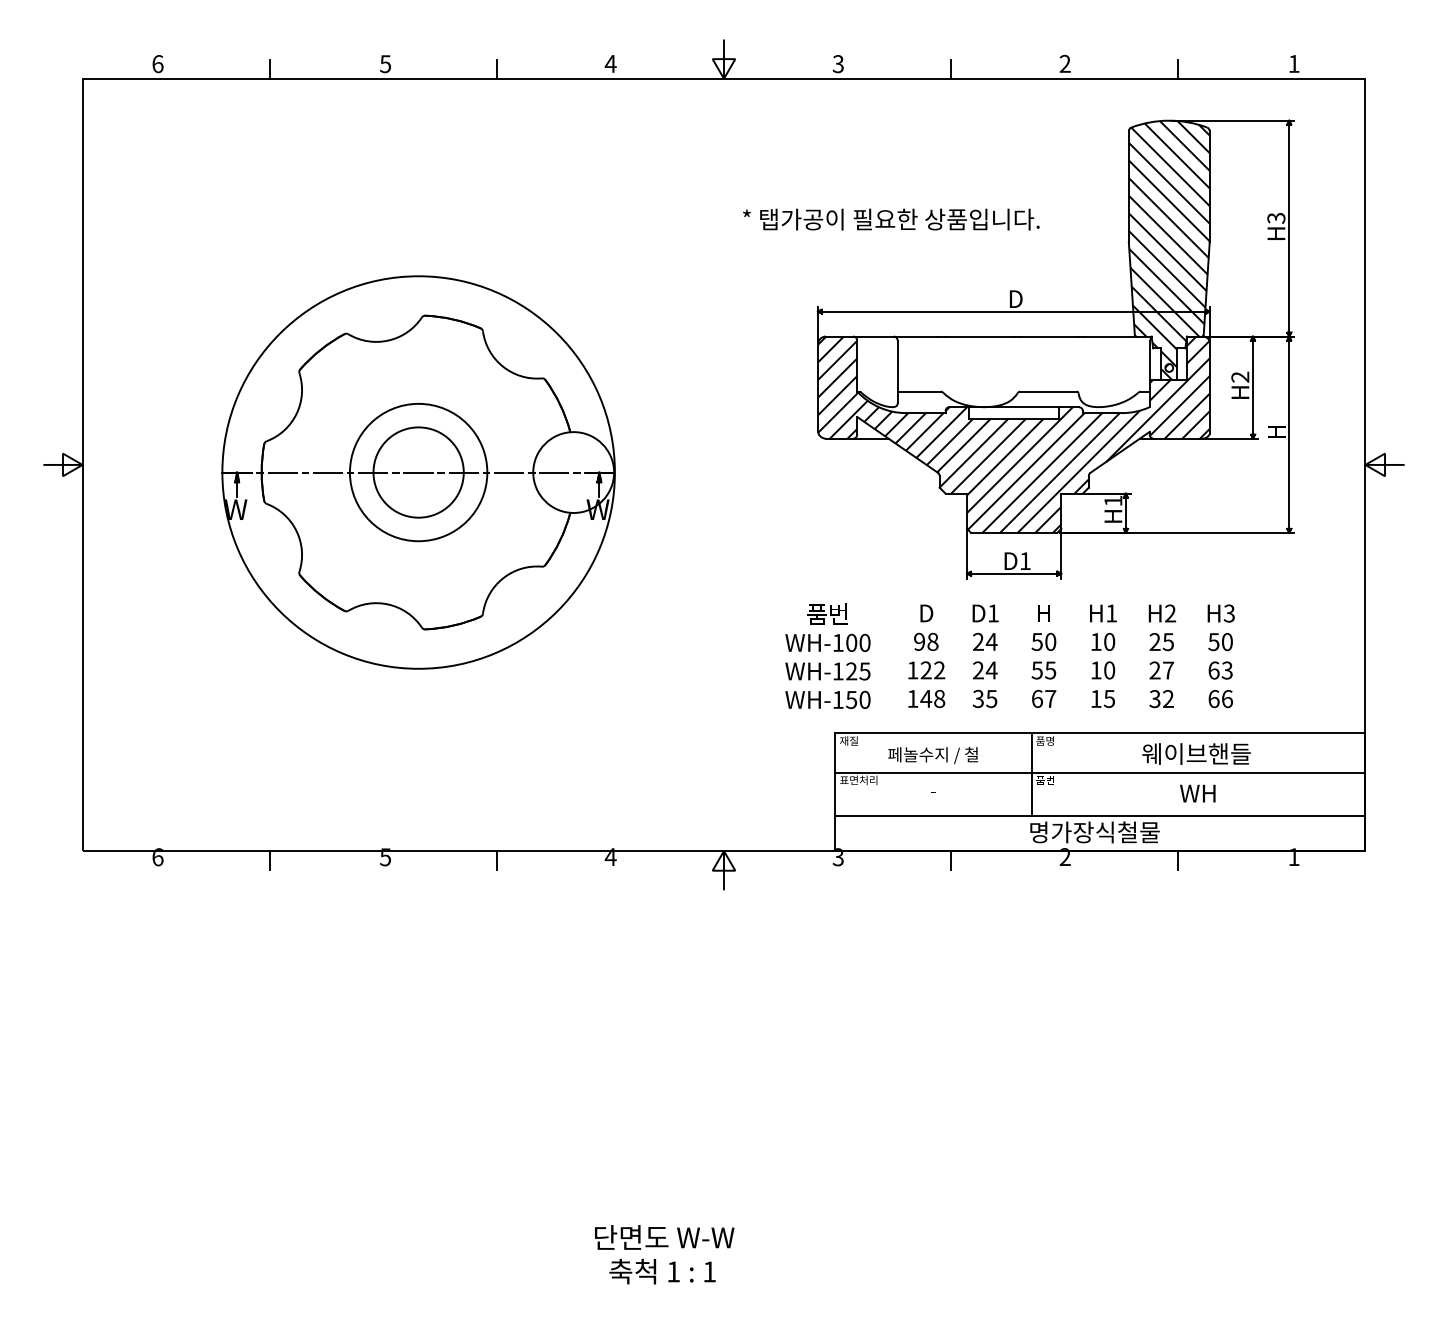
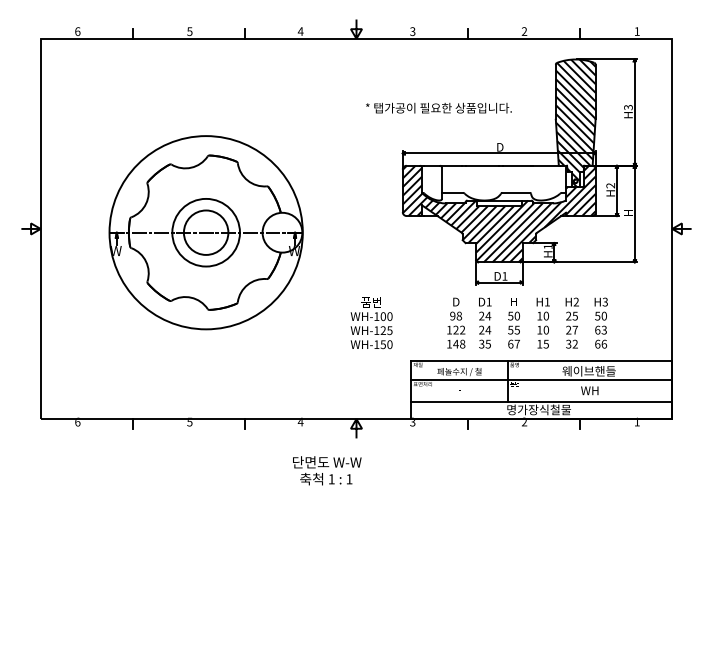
text: (827, 656) -> (371, 323), moved
text: (665, 1254) -> (327, 470), moved

